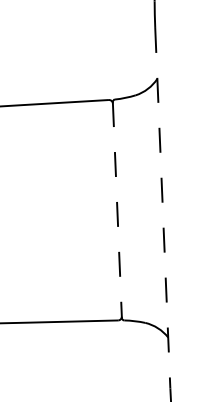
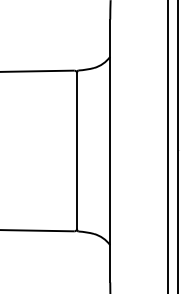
line: (163, 208) -> (110, 151), dashed -> solid
line: (117, 209) -> (77, 150), dashed -> solid

